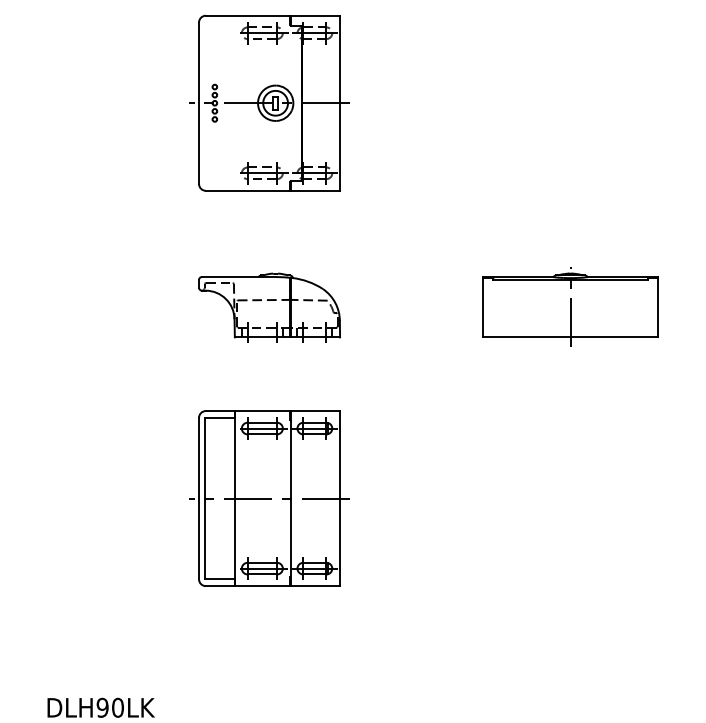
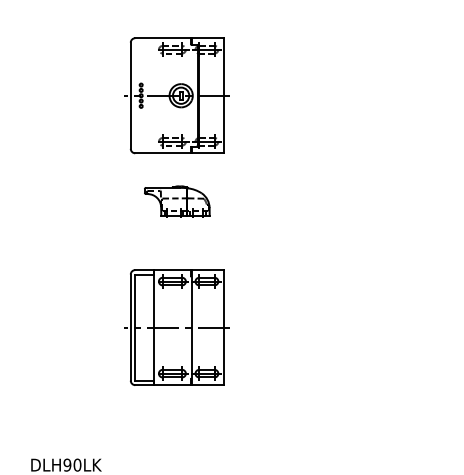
part: (268, 102) -> (176, 95), moved
part: (270, 306) -> (177, 201), size x0.7
part: (569, 306) -> (374, 201), removed

